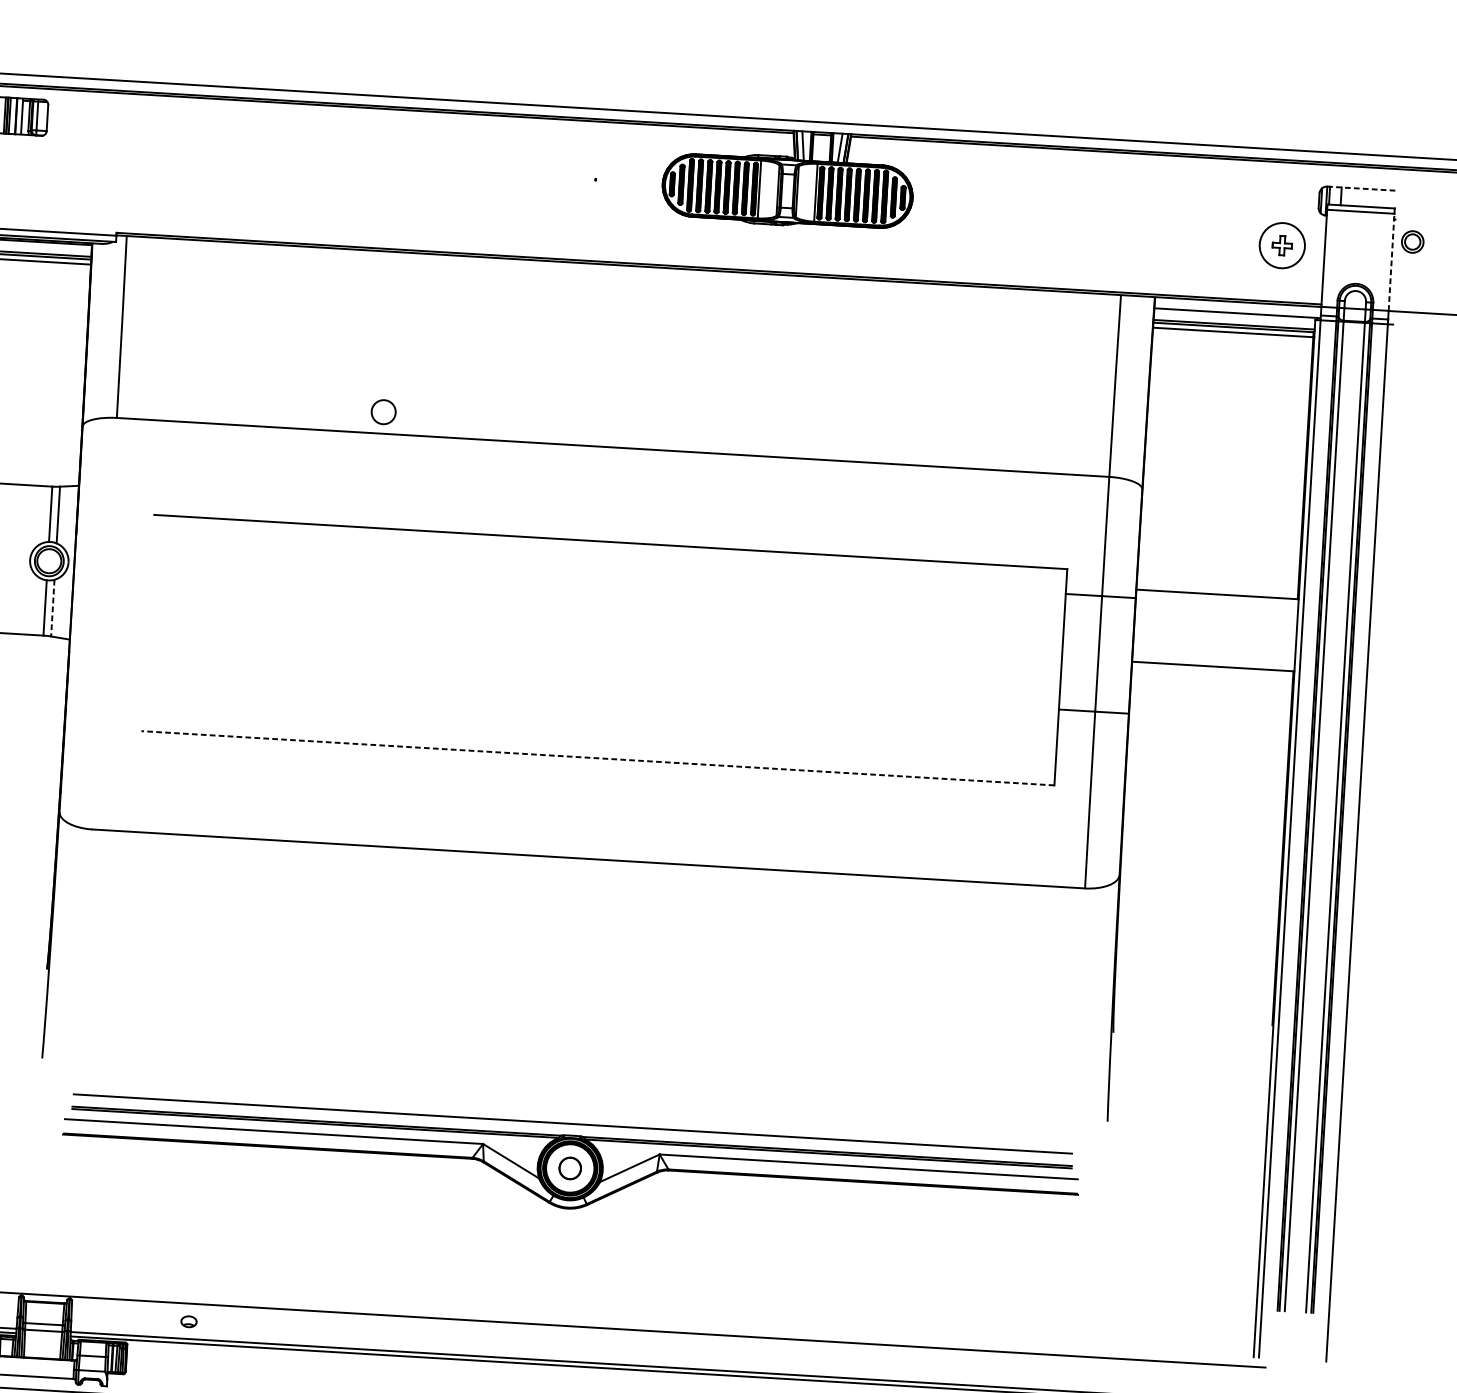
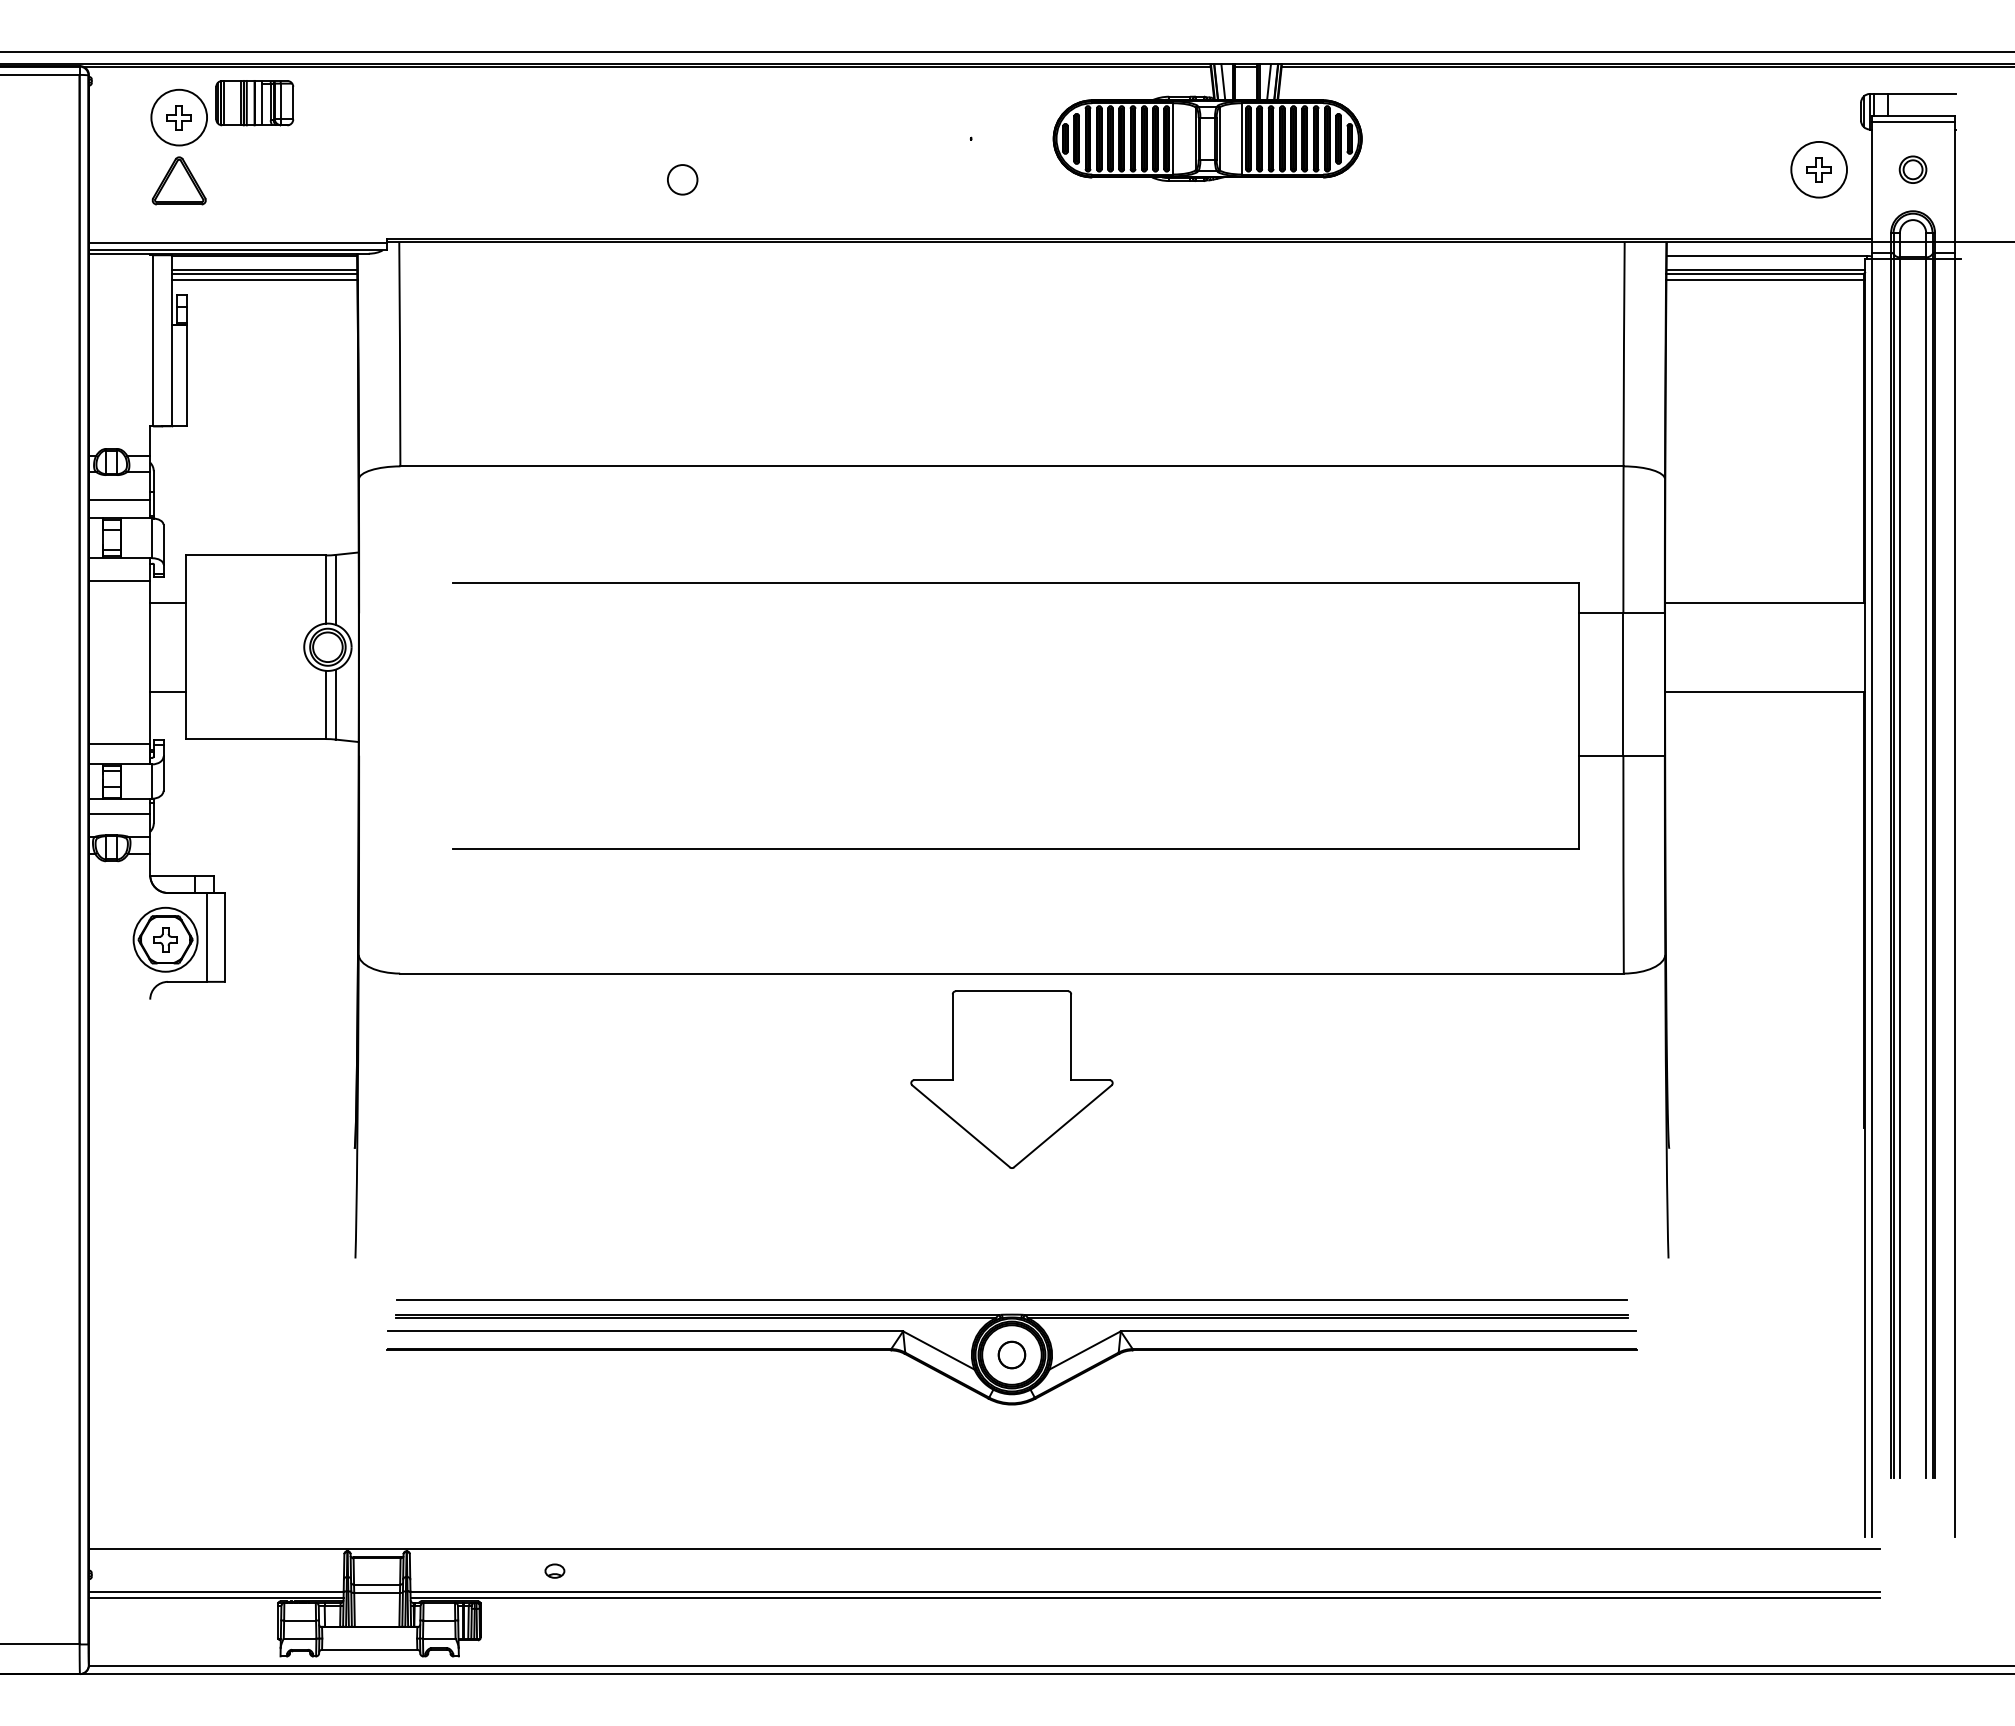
line: (1362, 188) -> (1913, 93), dashed -> solid
part: (1412, 241) -> (1912, 169), moved
line: (1391, 262) -> (1954, 182), dashed -> solid
circle: (383, 411) -> (682, 179), moved
line: (52, 608) -> (335, 704), dashed -> solid
line: (598, 758) -> (1016, 849), dashed -> solid
part: (583, 944) -> (1011, 1079), added

